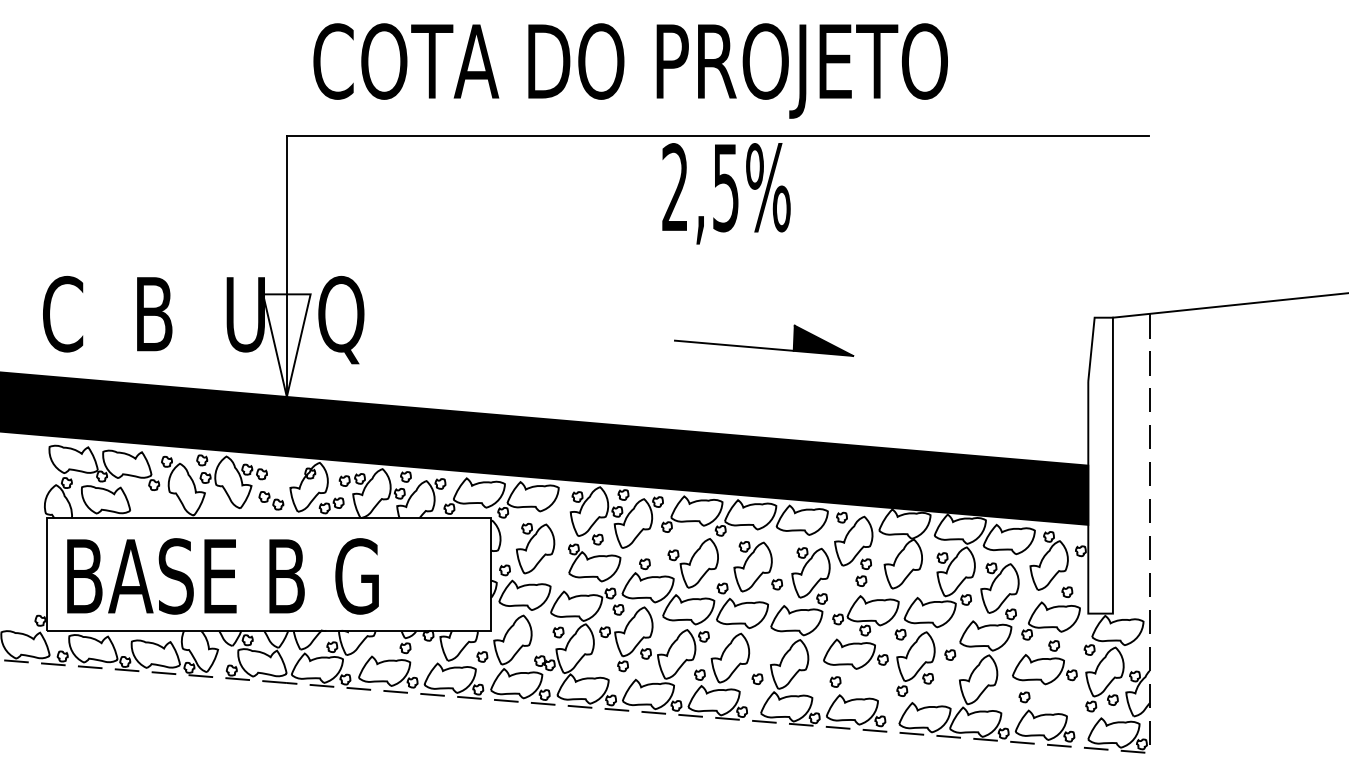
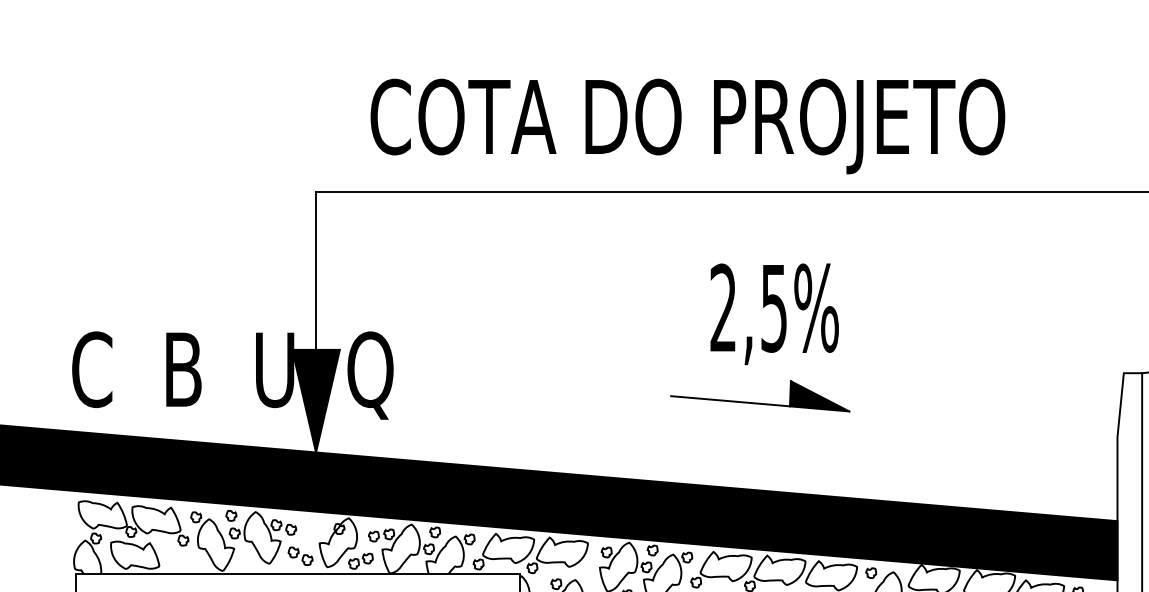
text: (630, 70) -> (687, 126), moved
text: (726, 193) -> (774, 314), moved
fill: (286, 345) -> (315, 401), added
part: (764, 347) -> (760, 403), moved

